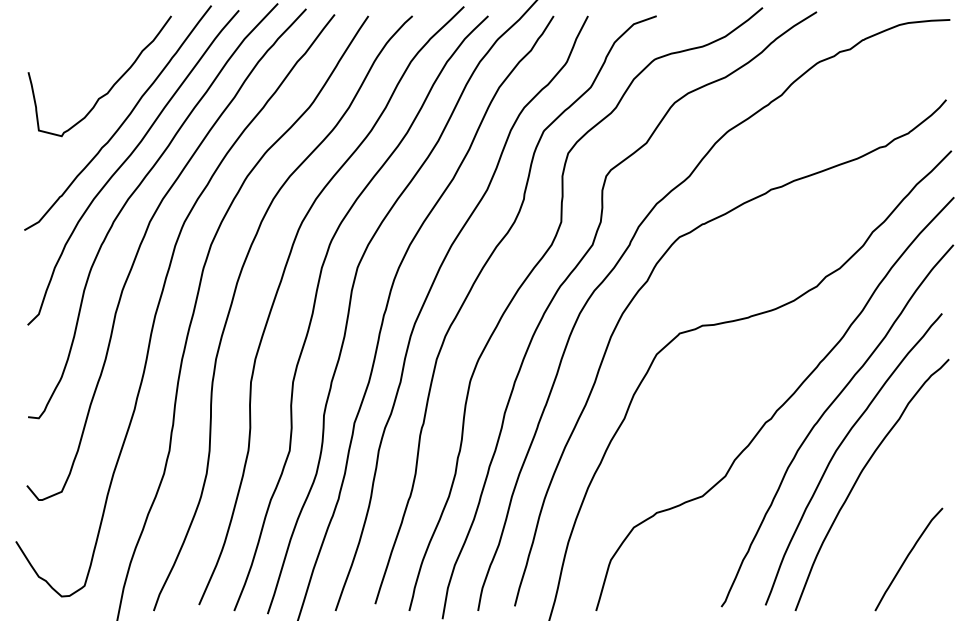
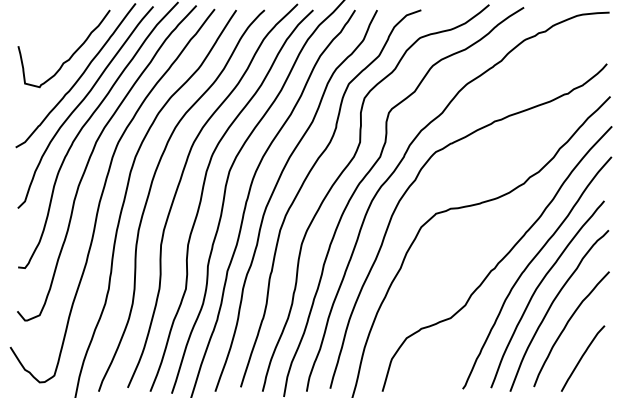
curve: (884, 507) -> (567, 325), added

